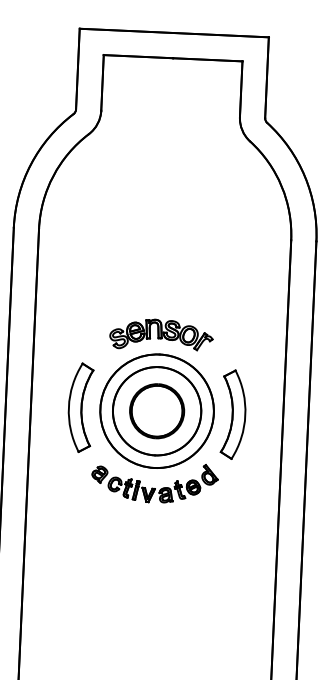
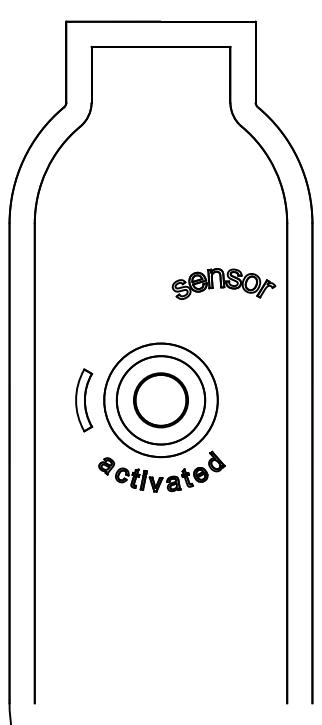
part: (161, 334) -> (223, 283), moved
part: (79, 407) -> (83, 400), size x0.7
part: (233, 414) -> (237, 400), removed

